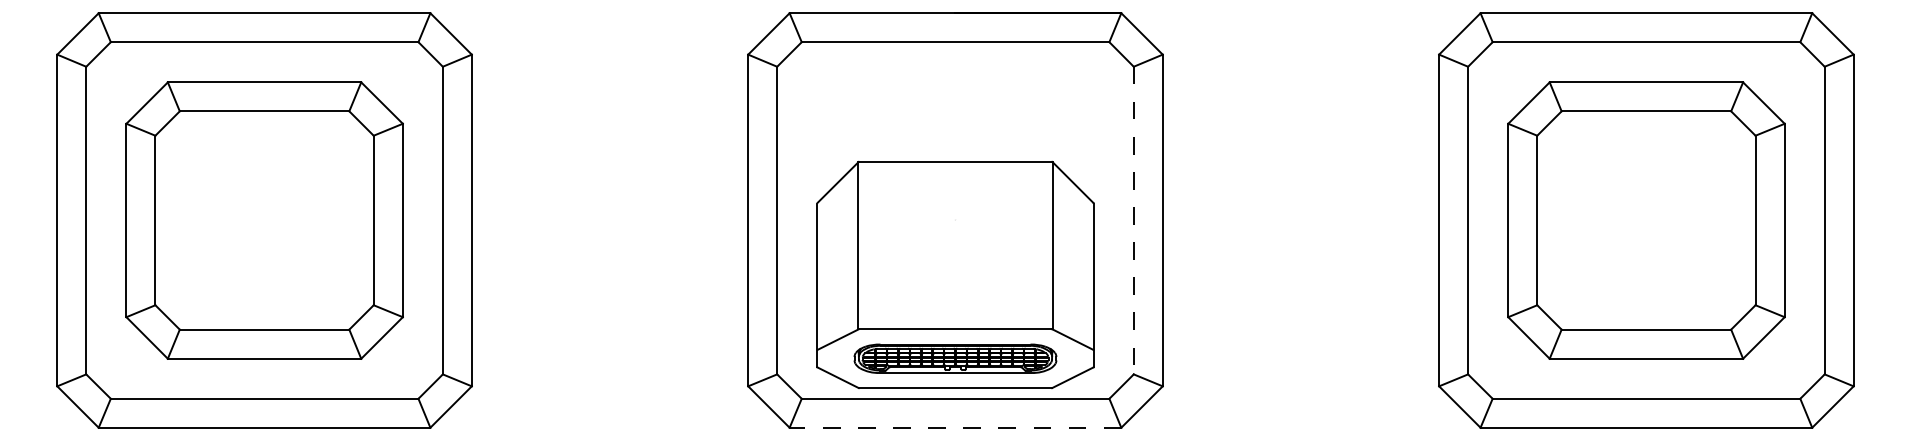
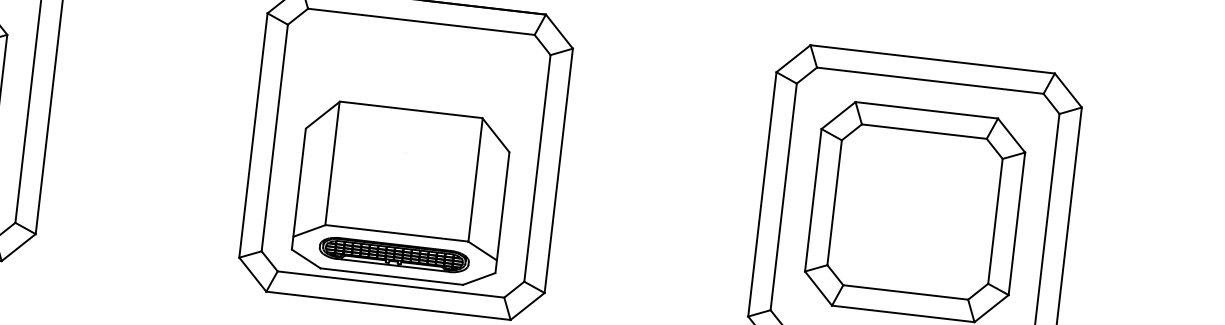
line: (1133, 220) -> (537, 168), dashed -> solid
line: (955, 427) -> (388, 305), dashed -> solid

